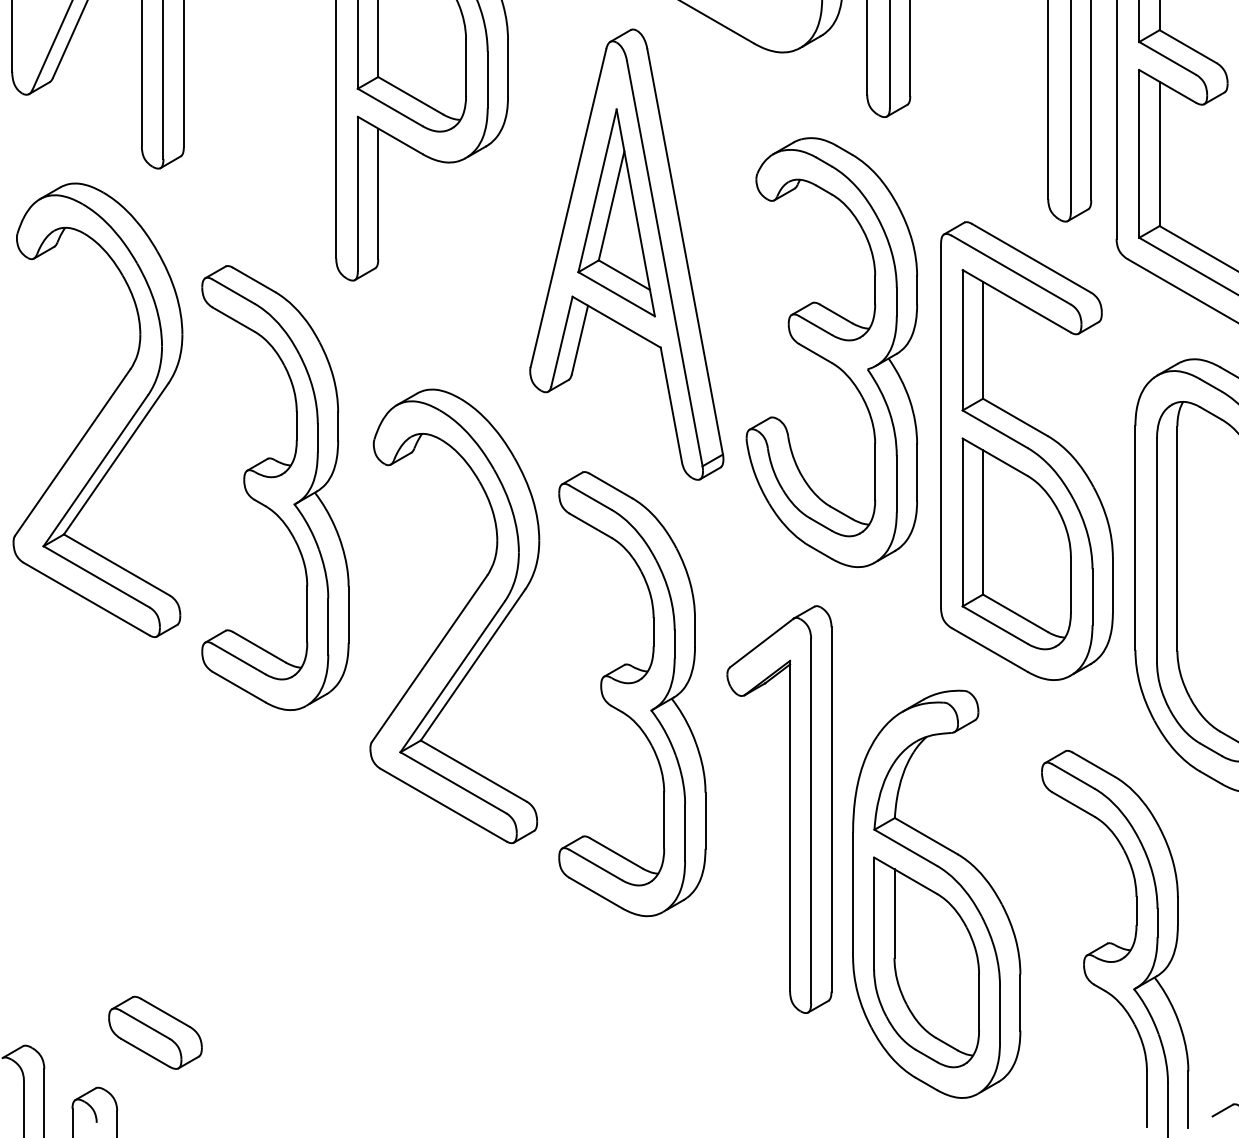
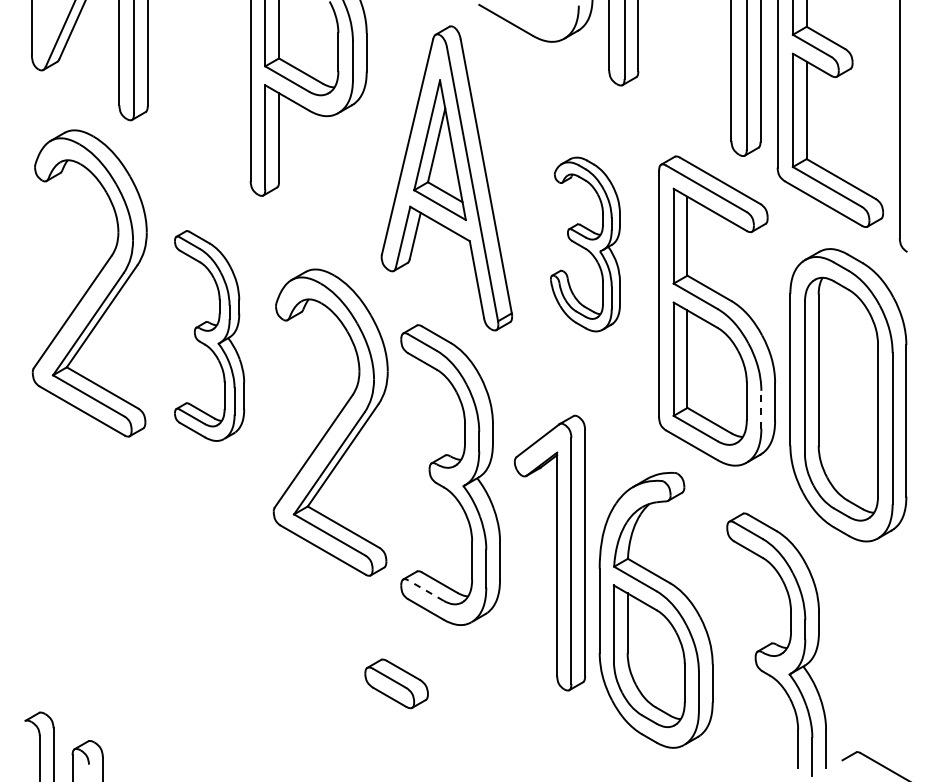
part: (832, 352) -> (585, 244), size x0.6
part: (275, 487) -> (209, 335), size x0.7
line: (1092, 596) -> (761, 409), solid -> dashed
line: (595, 864) -> (425, 590), solid -> dashed
part: (155, 1032) -> (396, 683), moved

